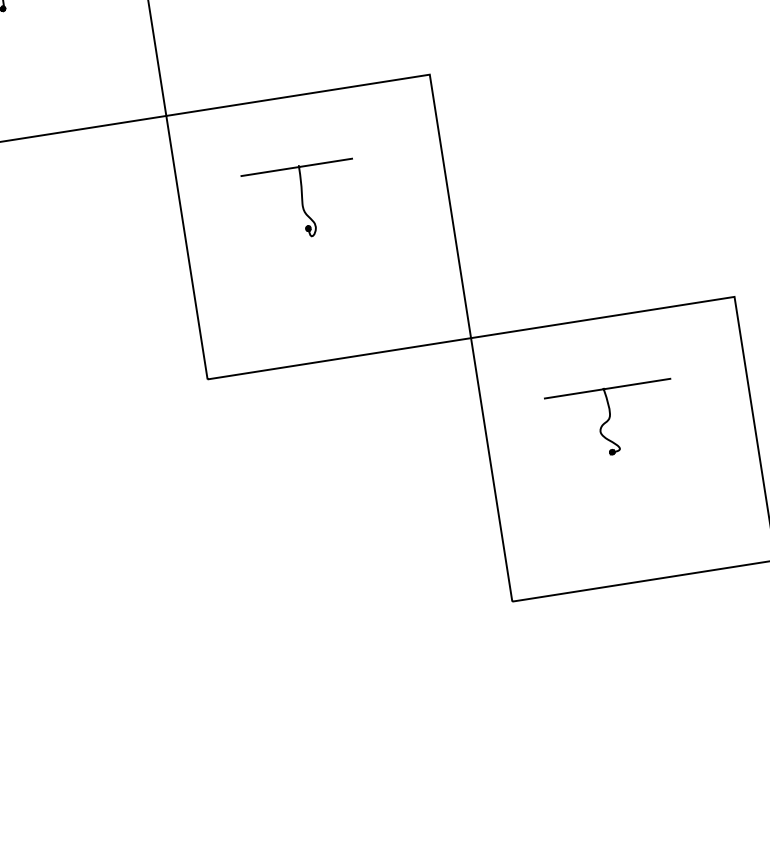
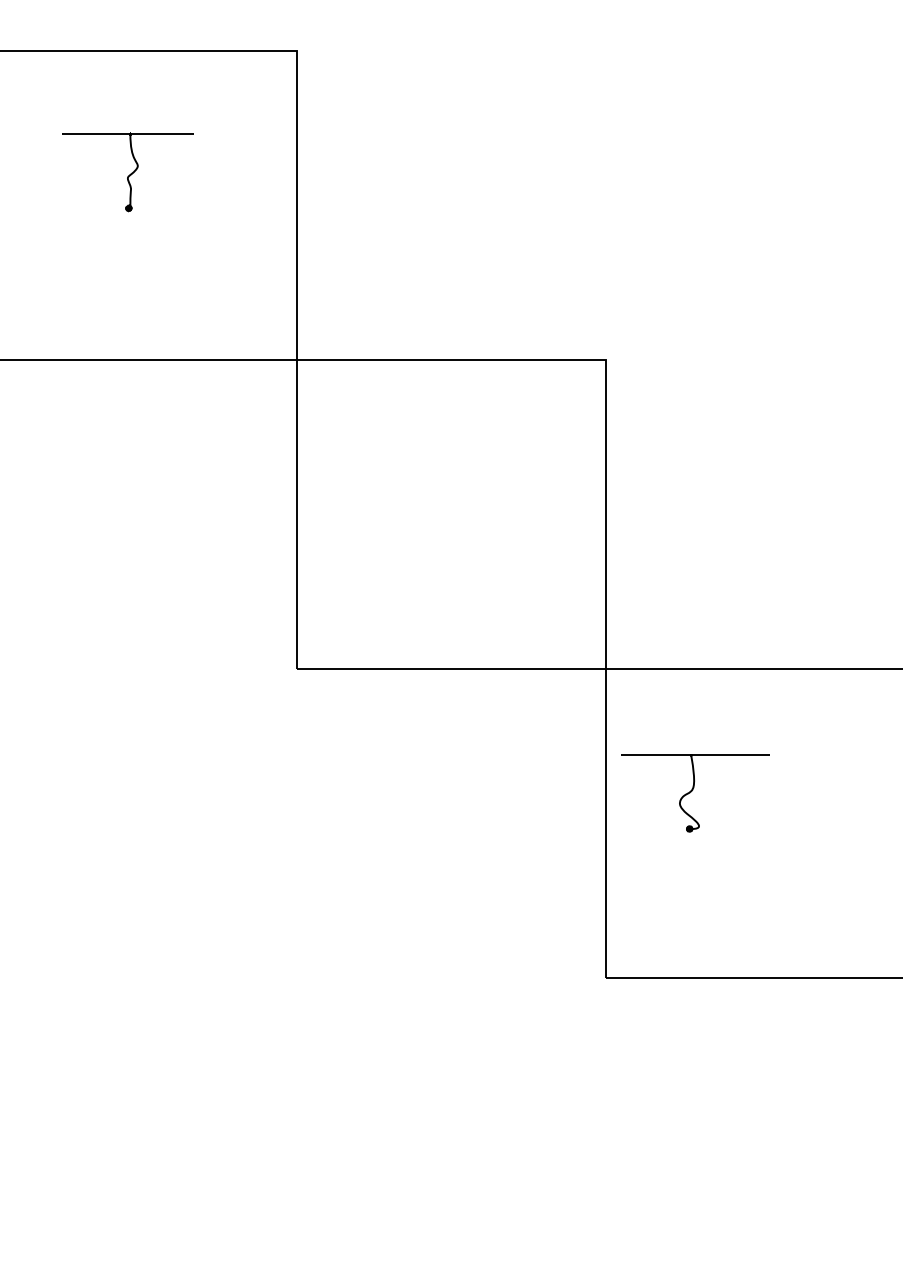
part: (302, 201) -> (436, 482), removed
part: (612, 421) -> (695, 793), moved

